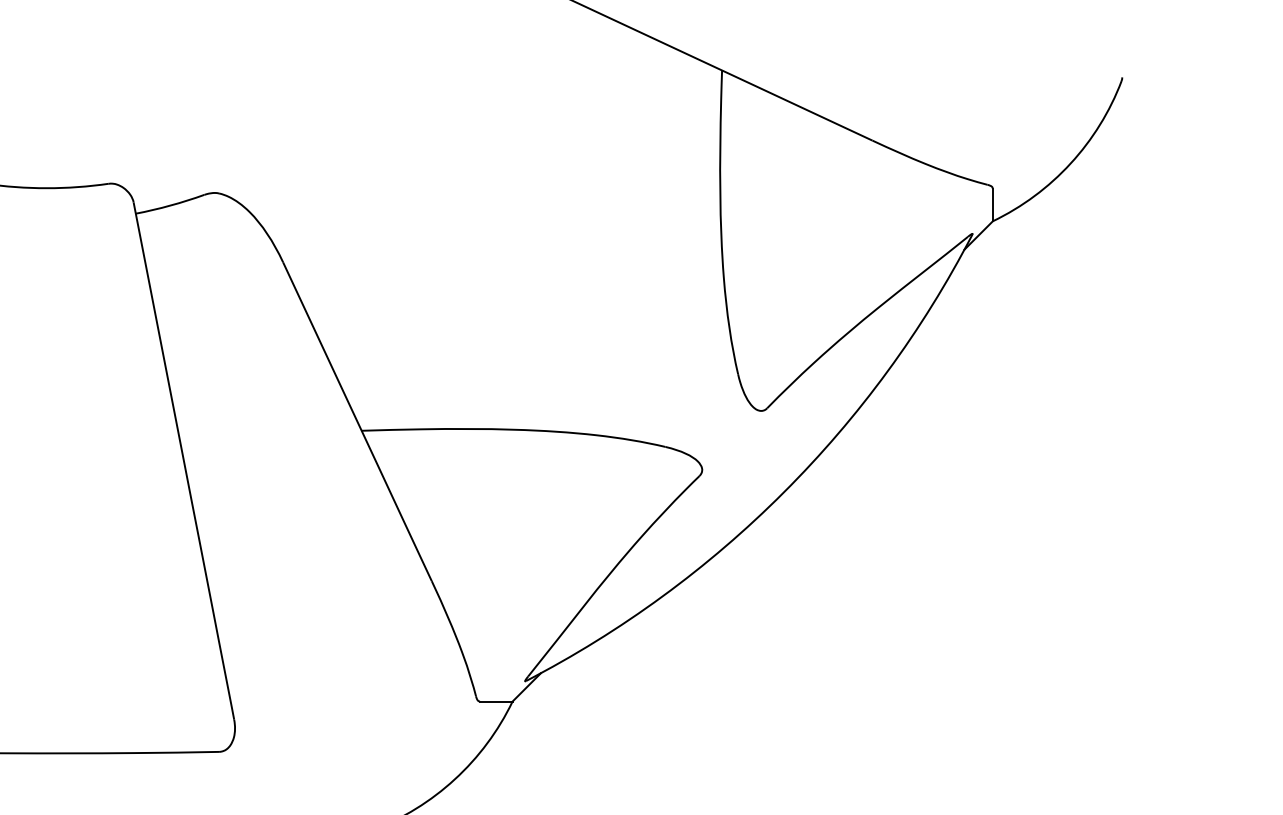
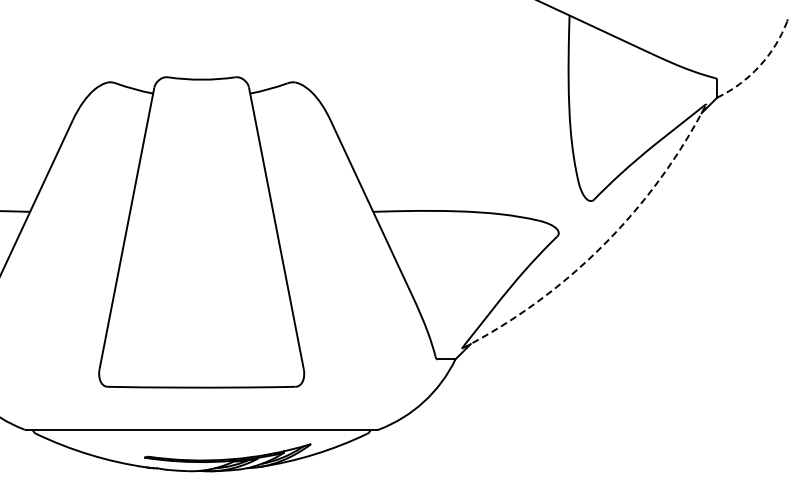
arc: (1070, 163) -> (759, 66), solid -> dashed
arc: (784, 492) -> (603, 245), solid -> dashed

